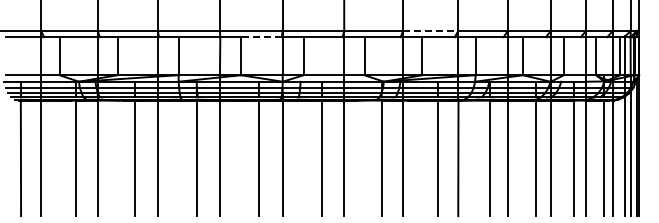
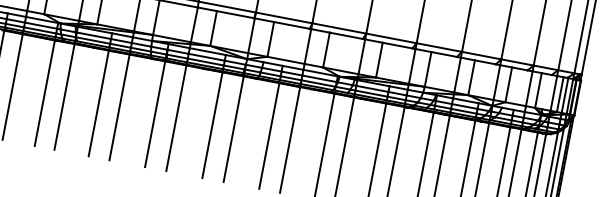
line: (430, 30) -> (391, 38), dashed -> solid
line: (261, 37) -> (235, 14), dashed -> solid

